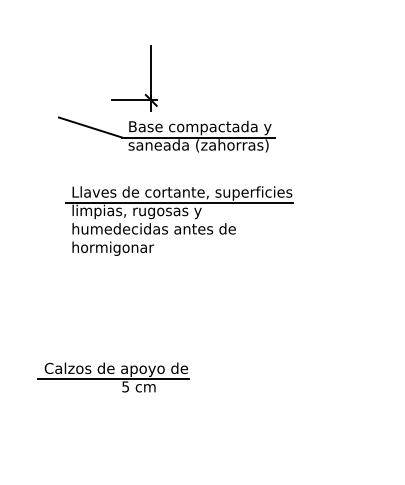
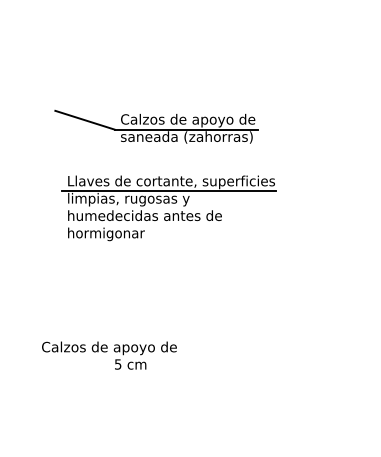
part: (150, 78) -> (141, 74), removed
text: (199, 127) -> (187, 120), Base compactada y -> Calzos de apoyo de
line: (113, 379) -> (106, 357), removed

